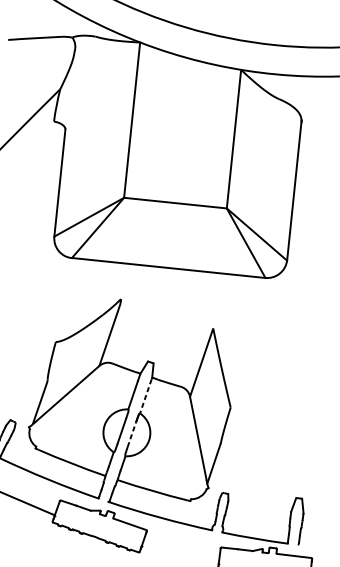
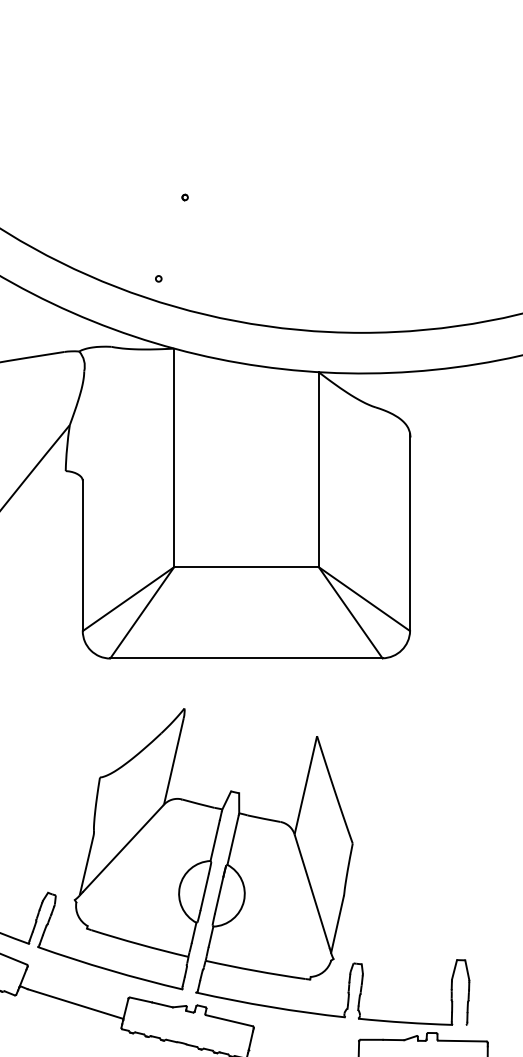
line: (145, 396) -> (232, 840), dashed -> solid
line: (132, 433) -> (219, 894), dashed -> solid

